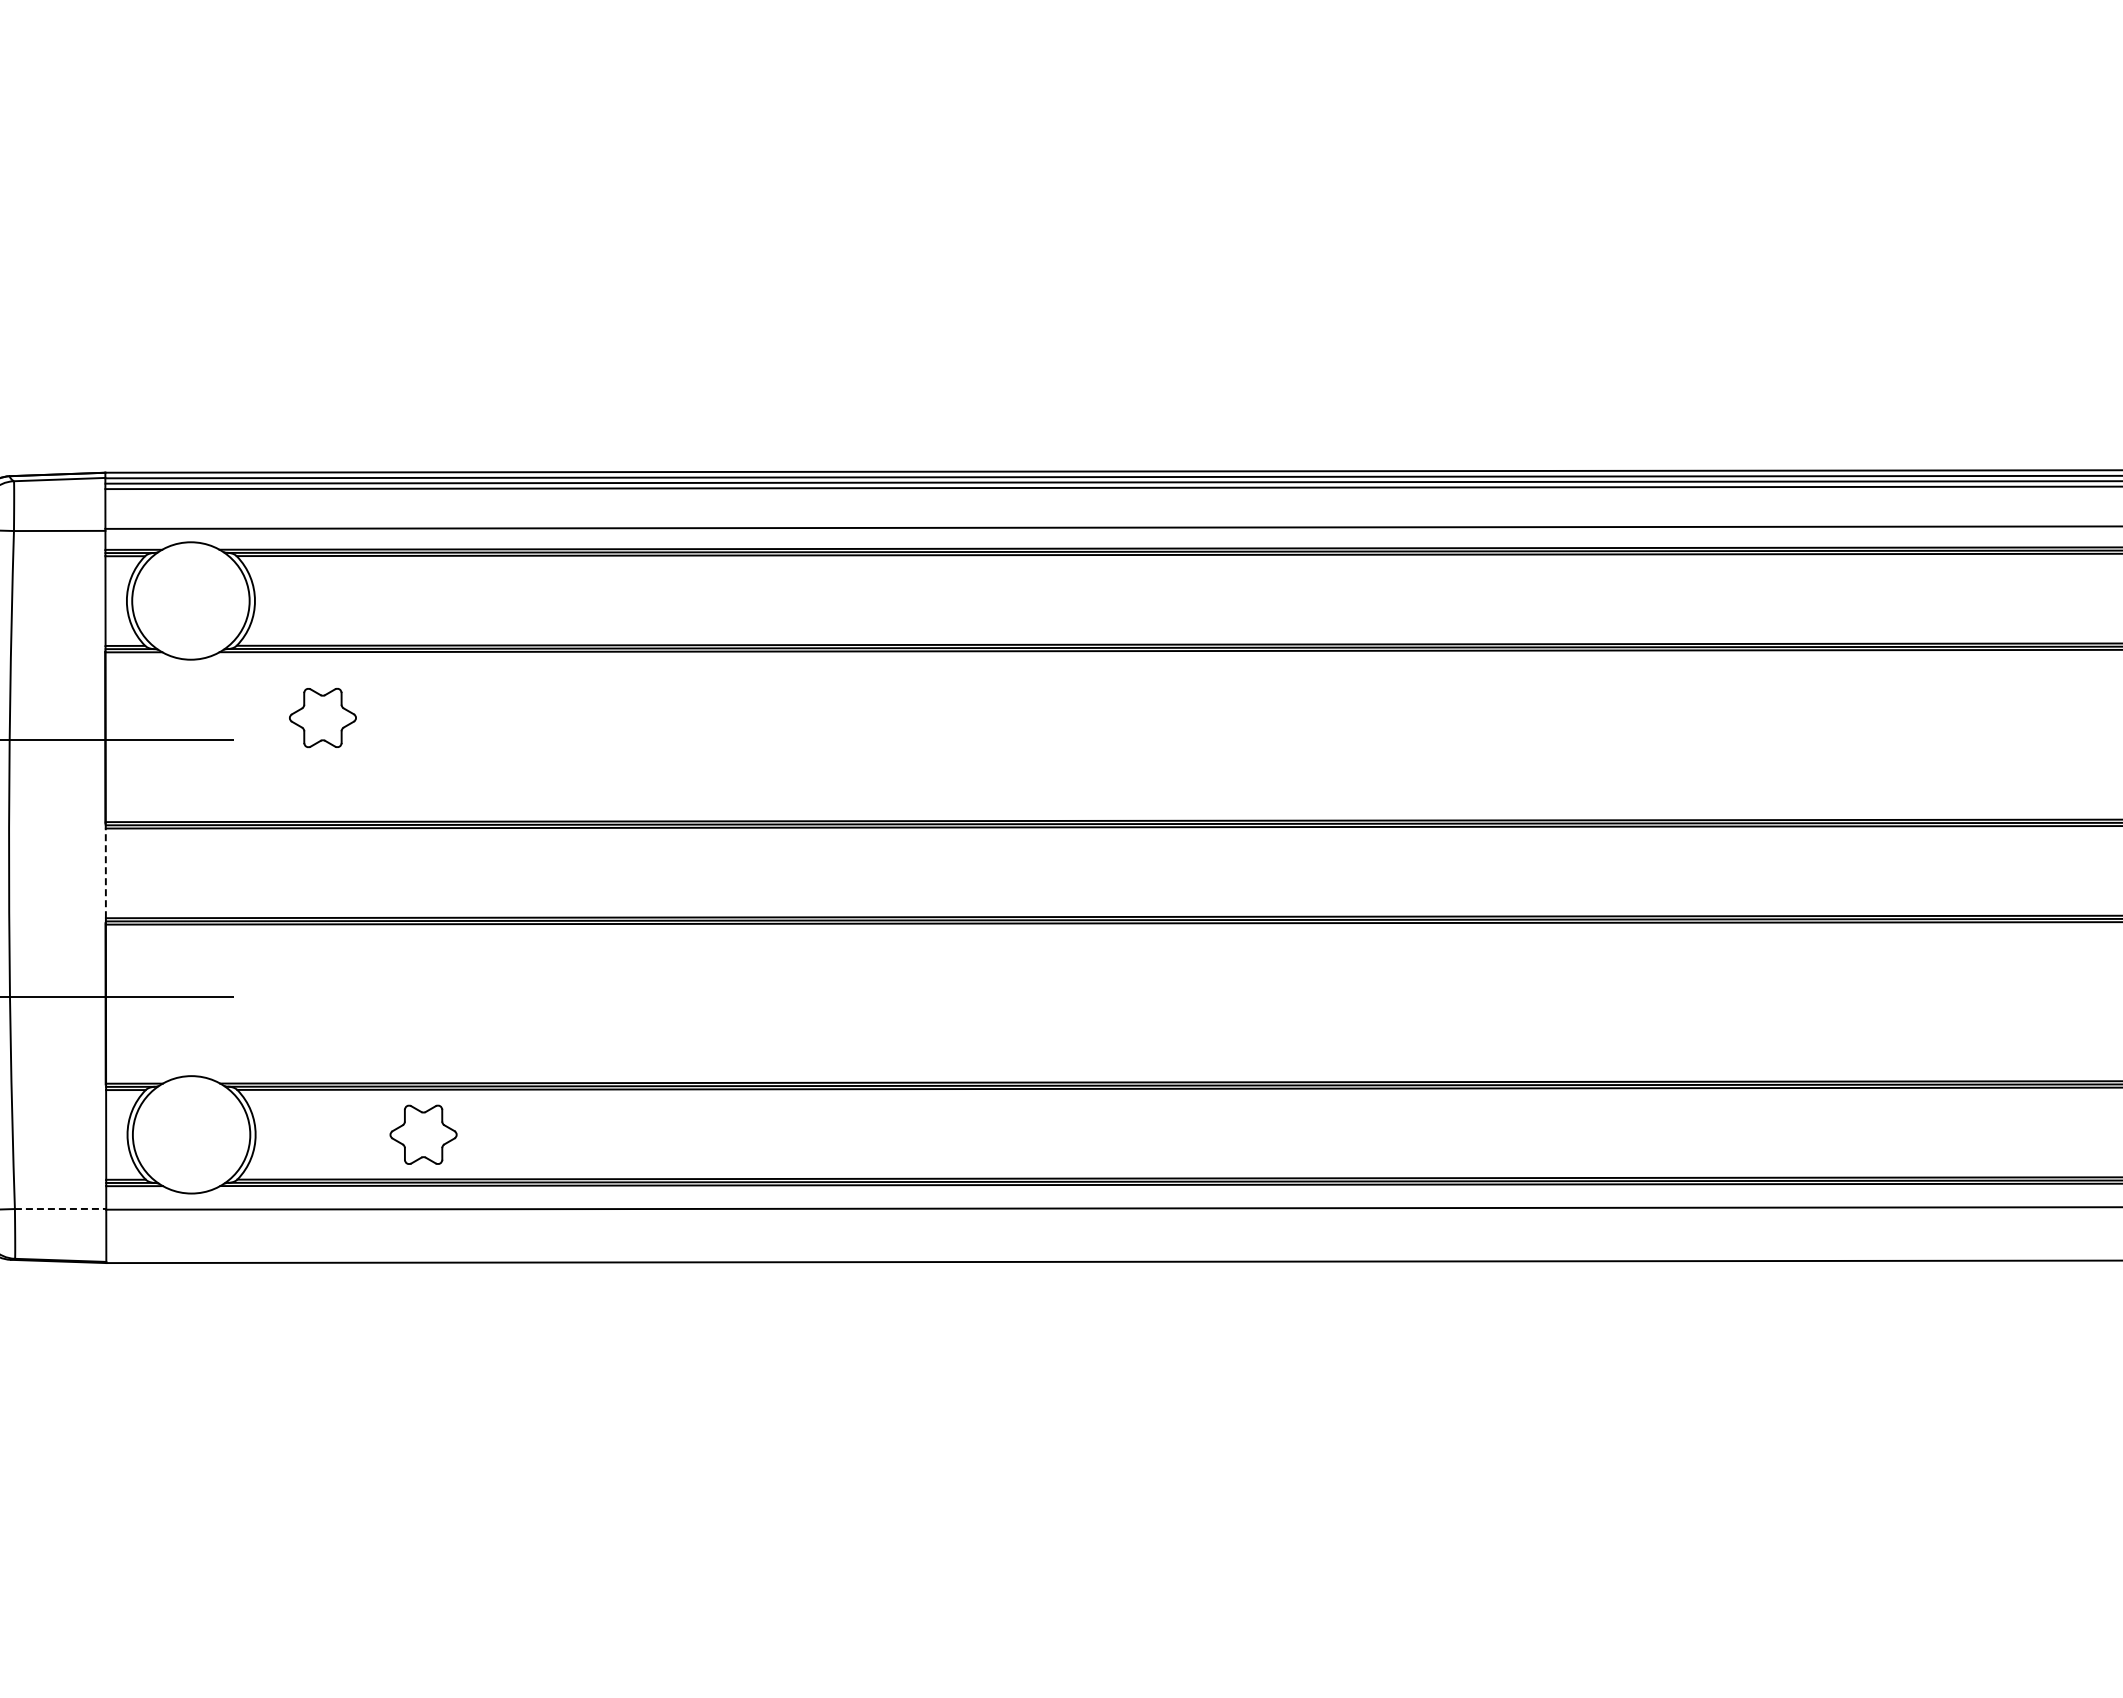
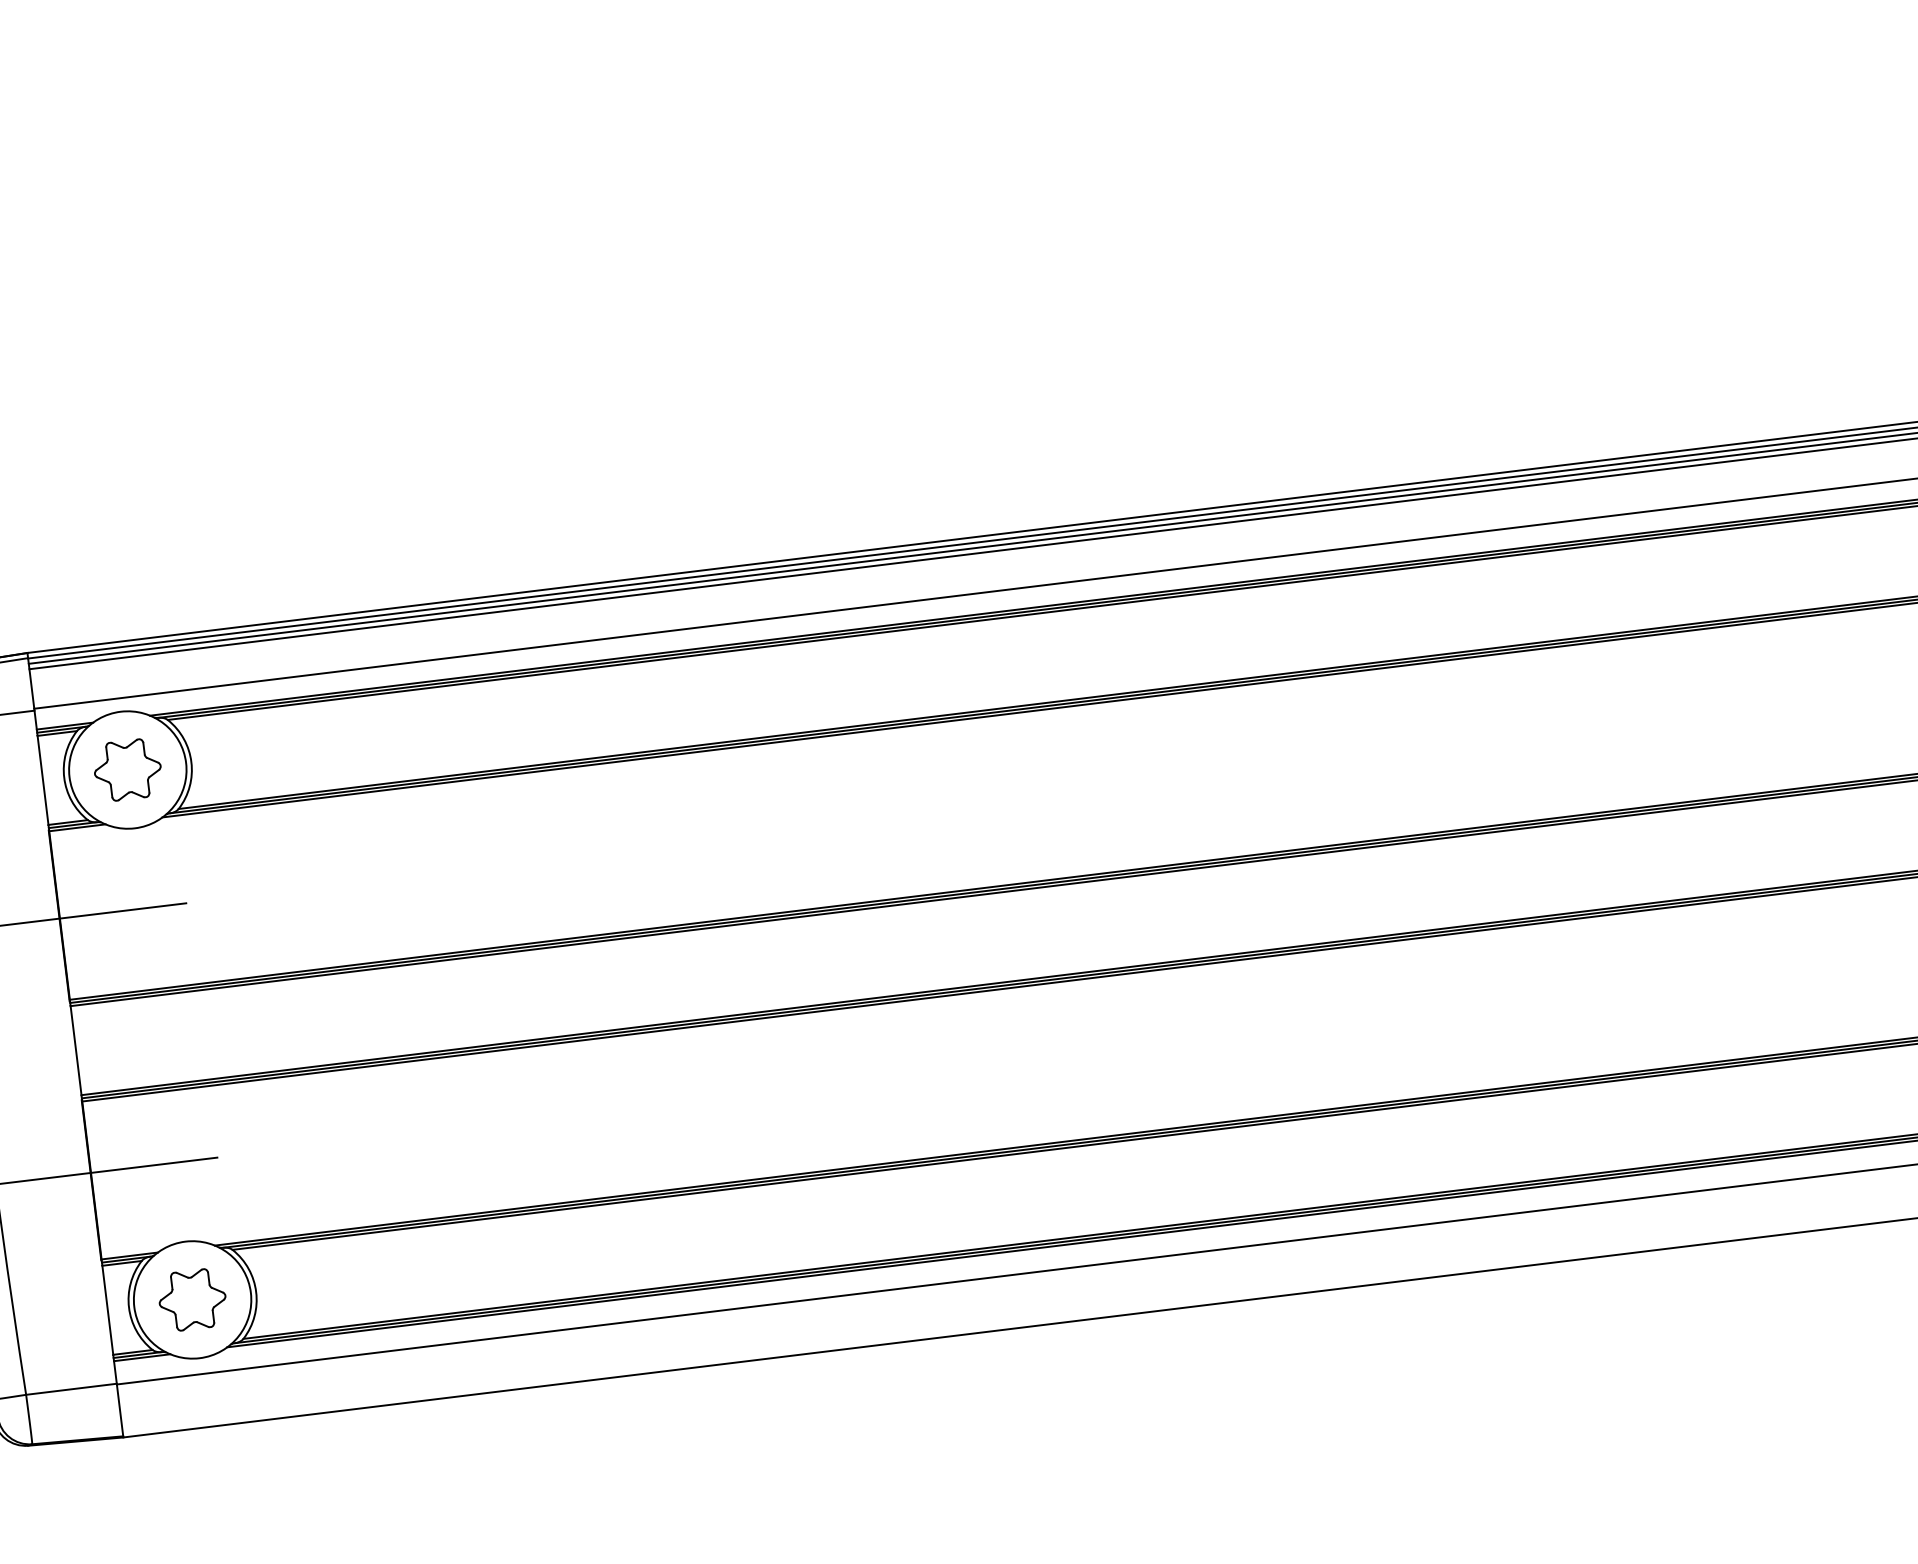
part: (322, 718) -> (127, 770), moved
line: (105, 873) -> (75, 1050), dashed -> solid
part: (423, 1134) -> (192, 1299), moved
line: (60, 1209) -> (71, 1389), dashed -> solid

